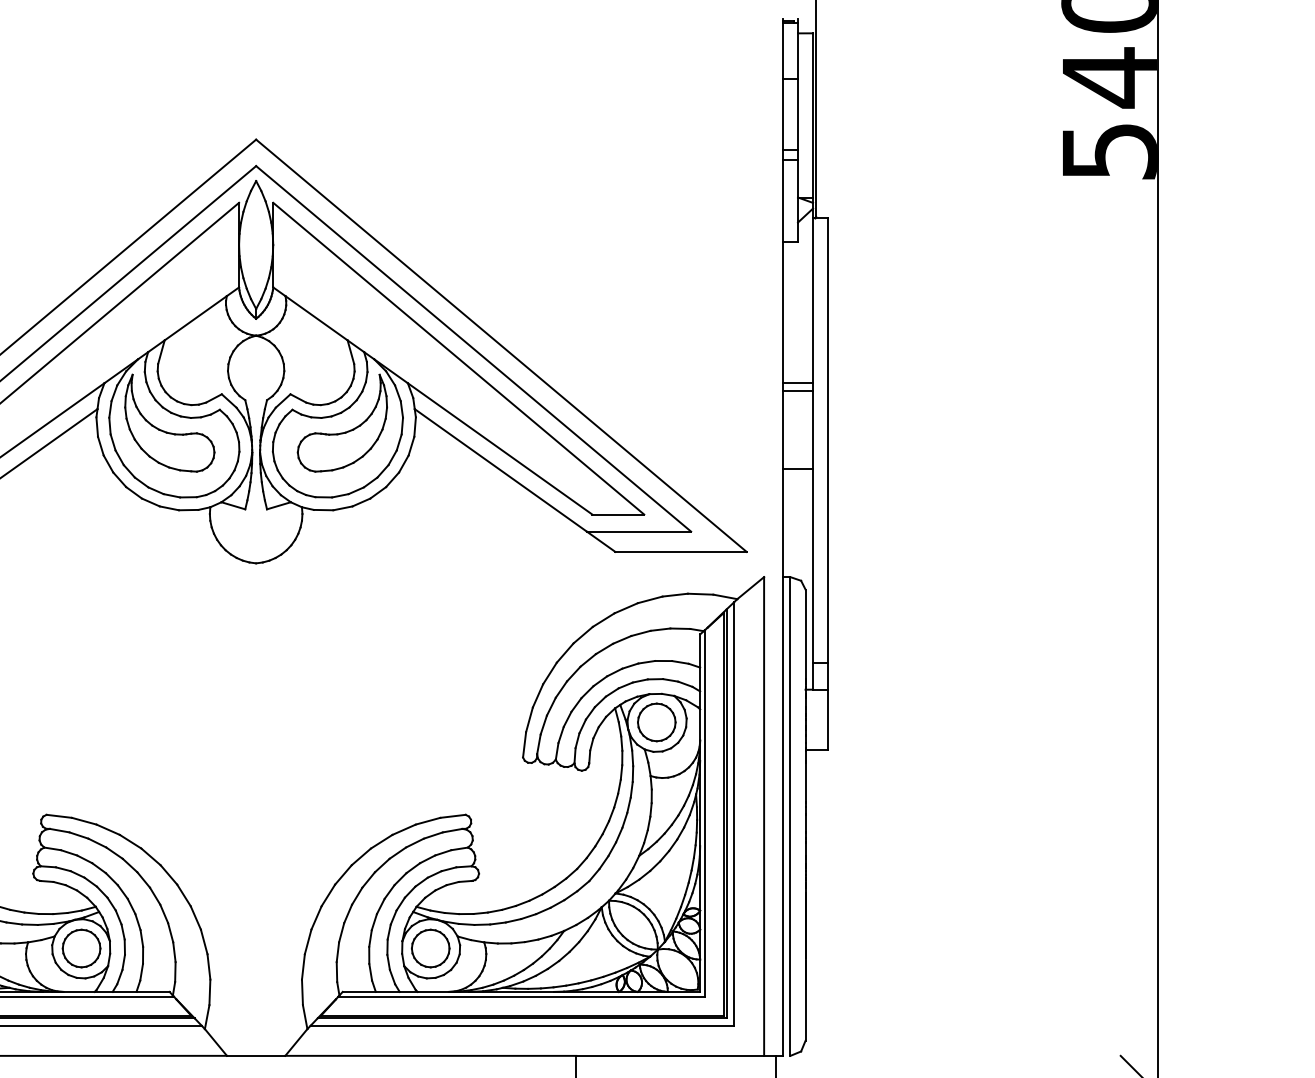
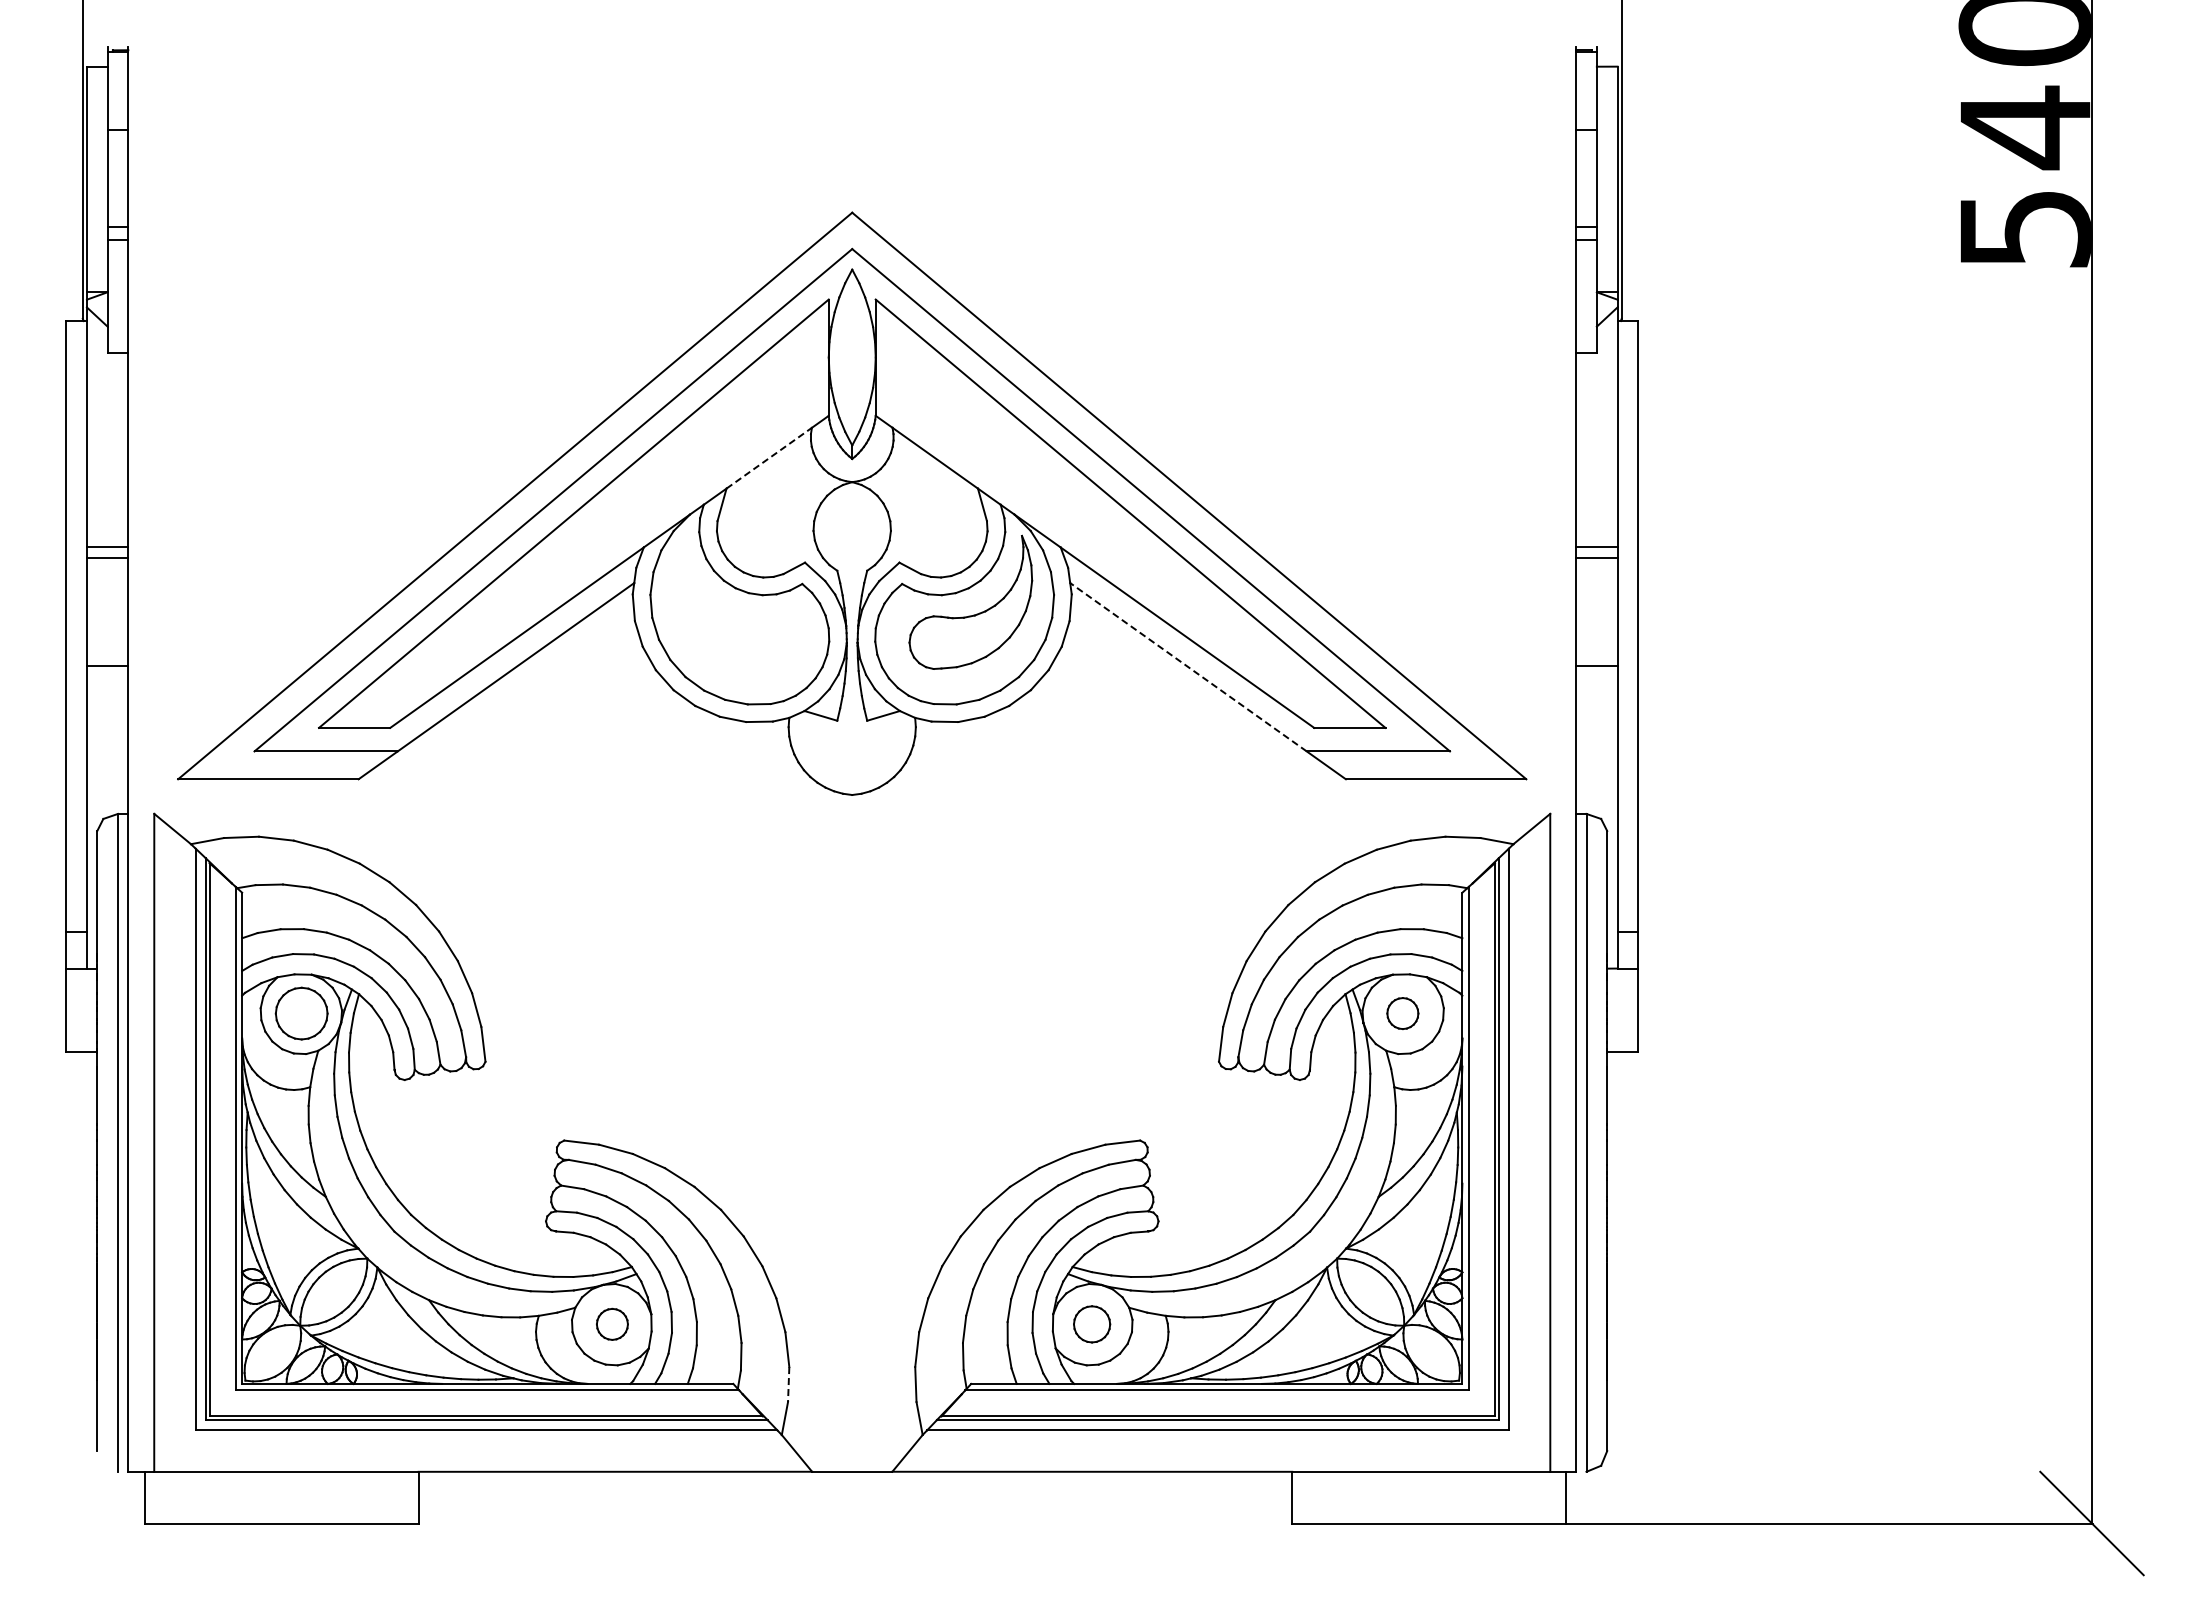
line: (195, 317) -> (769, 457), solid -> dashed
part: (167, 432) -> (730, 614), removed
line: (500, 469) -> (1188, 666), solid -> dashed
part: (656, 722) -> (1402, 1013), size x0.6
part: (81, 948) -> (612, 1324), size x0.6
part: (430, 948) -> (1091, 1324), size x0.7
line: (209, 992) -> (788, 1384), solid -> dashed

